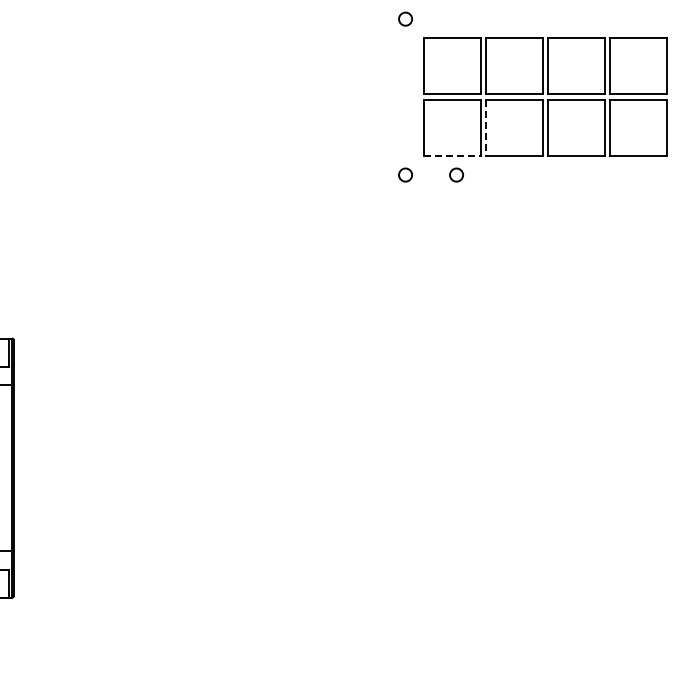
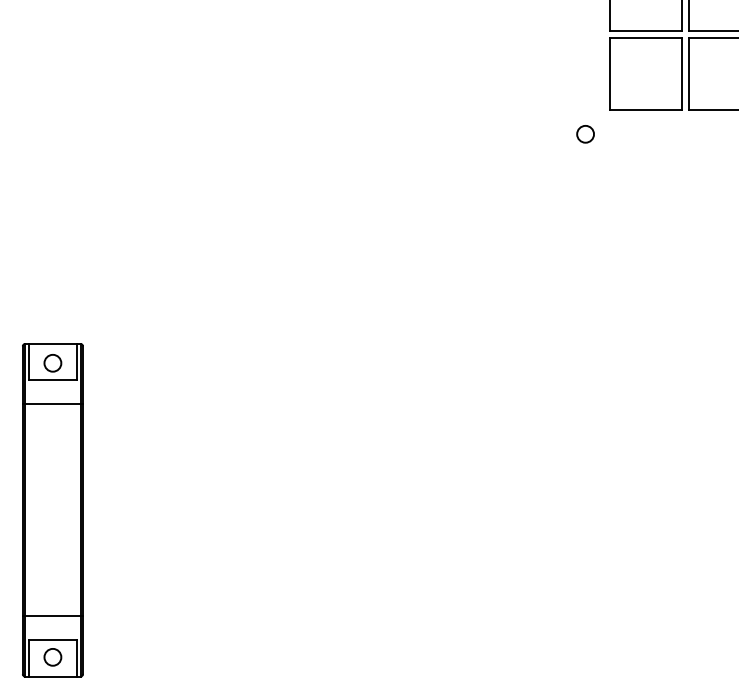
line: (486, 128) -> (689, 74), dashed -> solid
line: (453, 156) -> (647, 110), dashed -> solid
circle: (456, 174) -> (650, 133), removed

